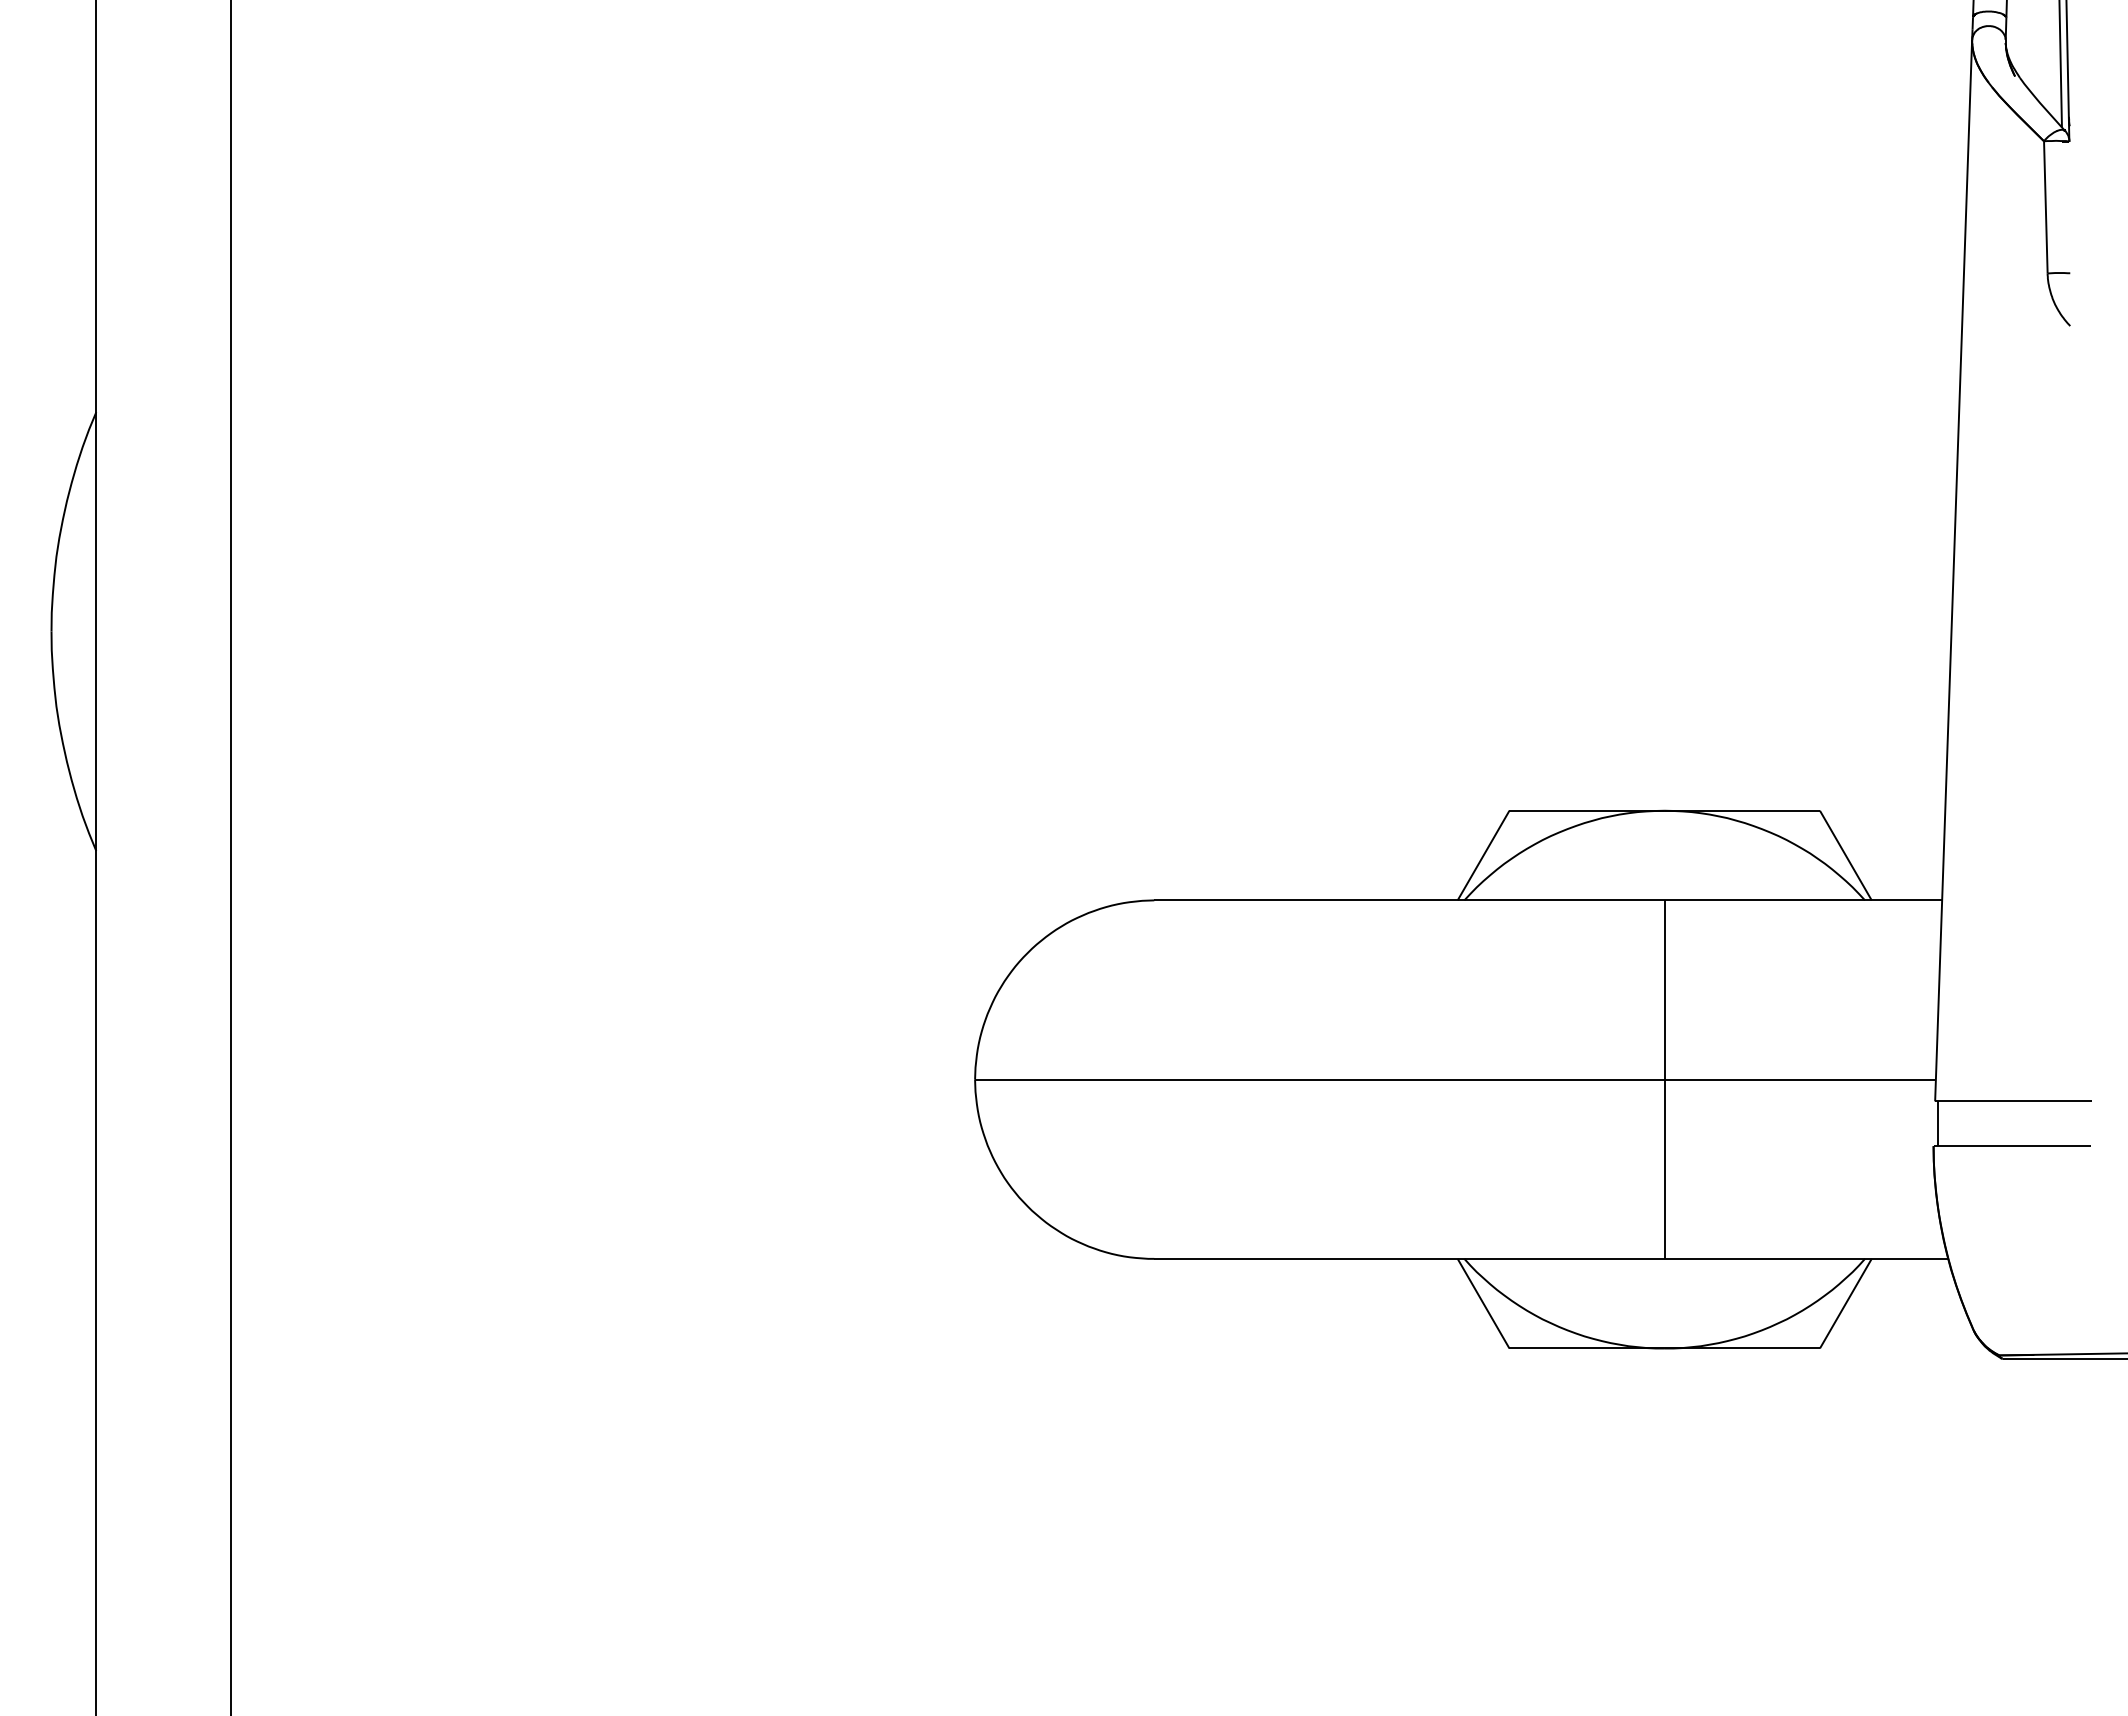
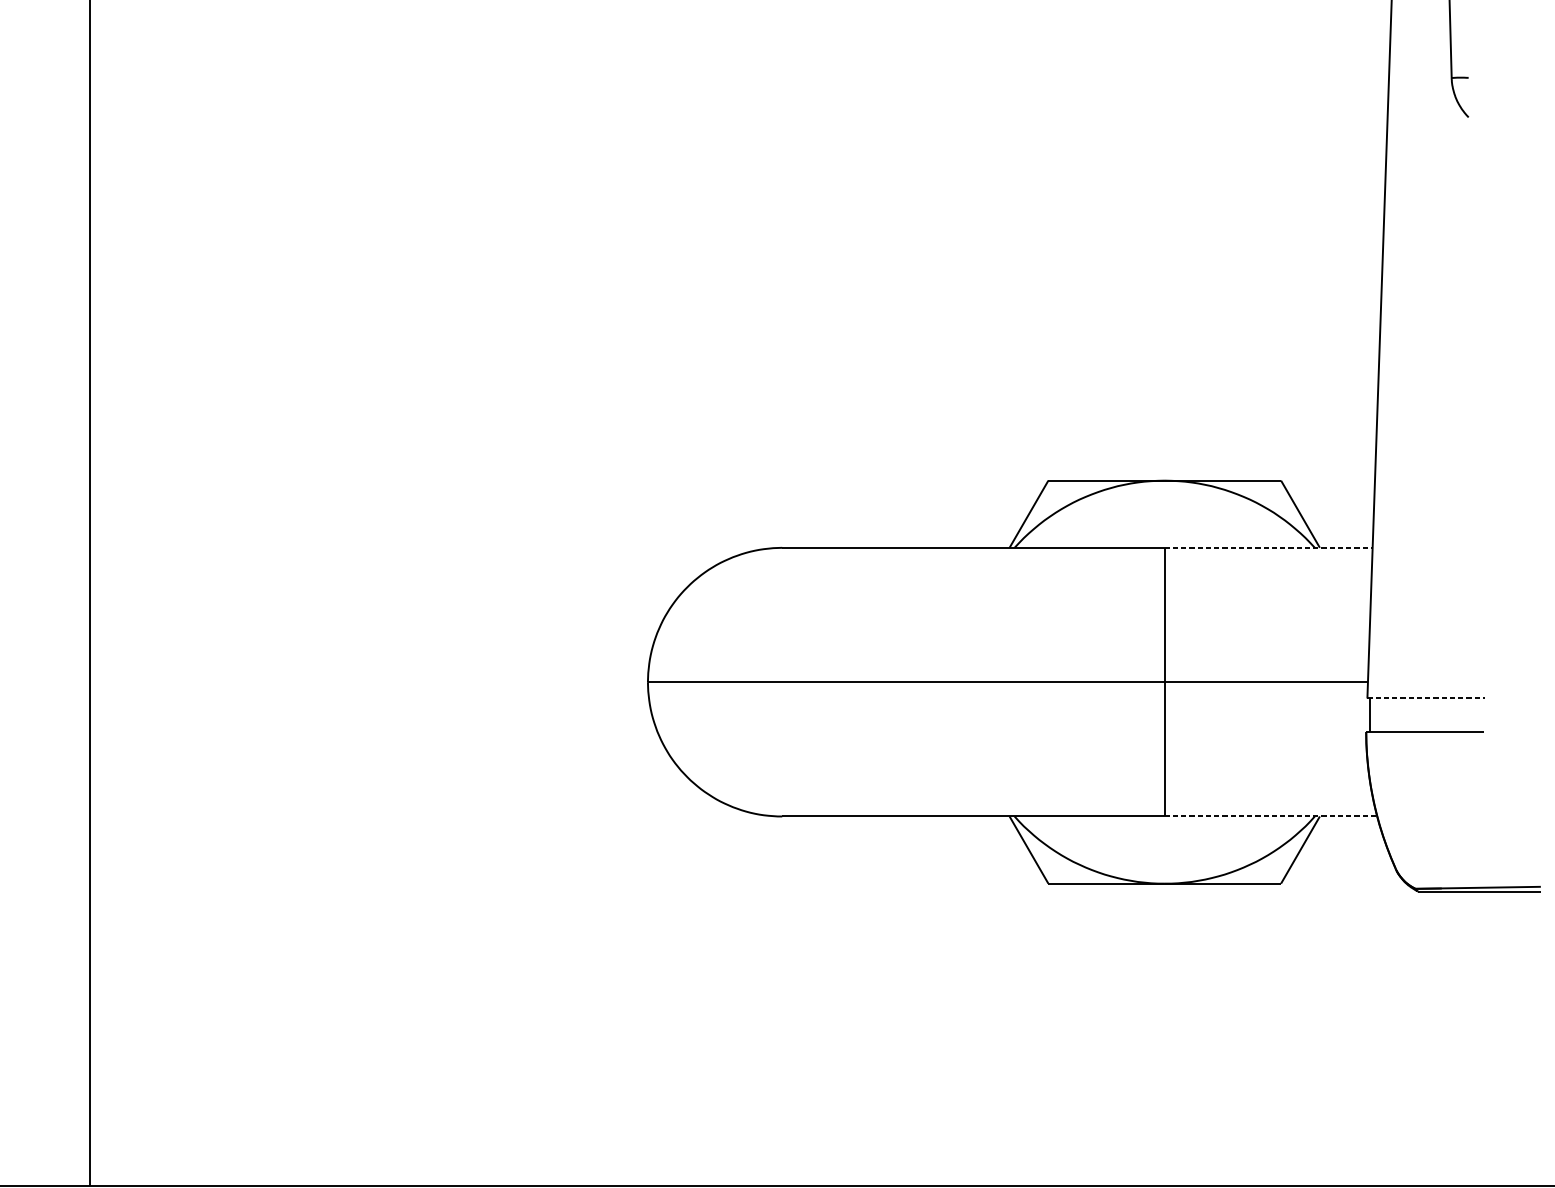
line: (1803, 900) -> (1268, 547), solid -> dashed
line: (2014, 1101) -> (1426, 698), solid -> dashed
line: (1806, 1258) -> (1270, 816), solid -> dashed

